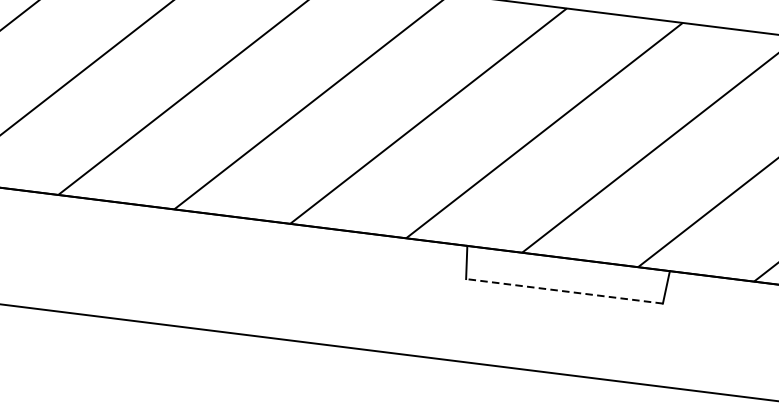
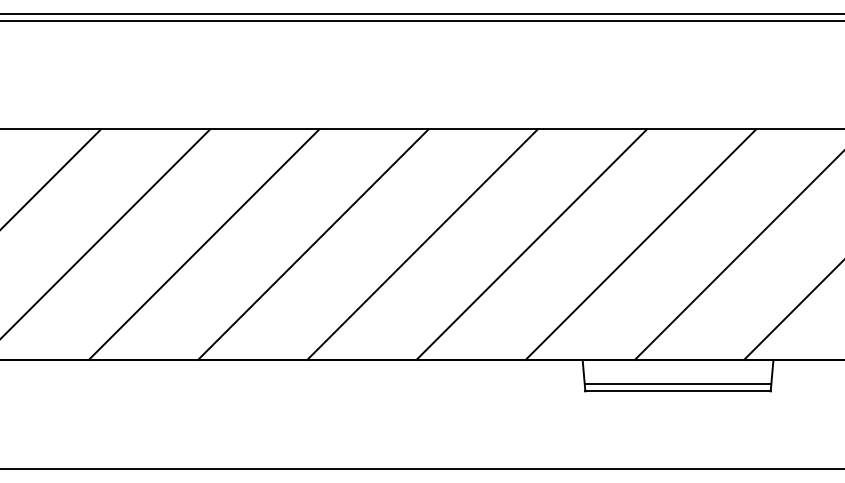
line: (564, 283) -> (677, 384), added
line: (564, 291) -> (678, 391), dashed -> solid

